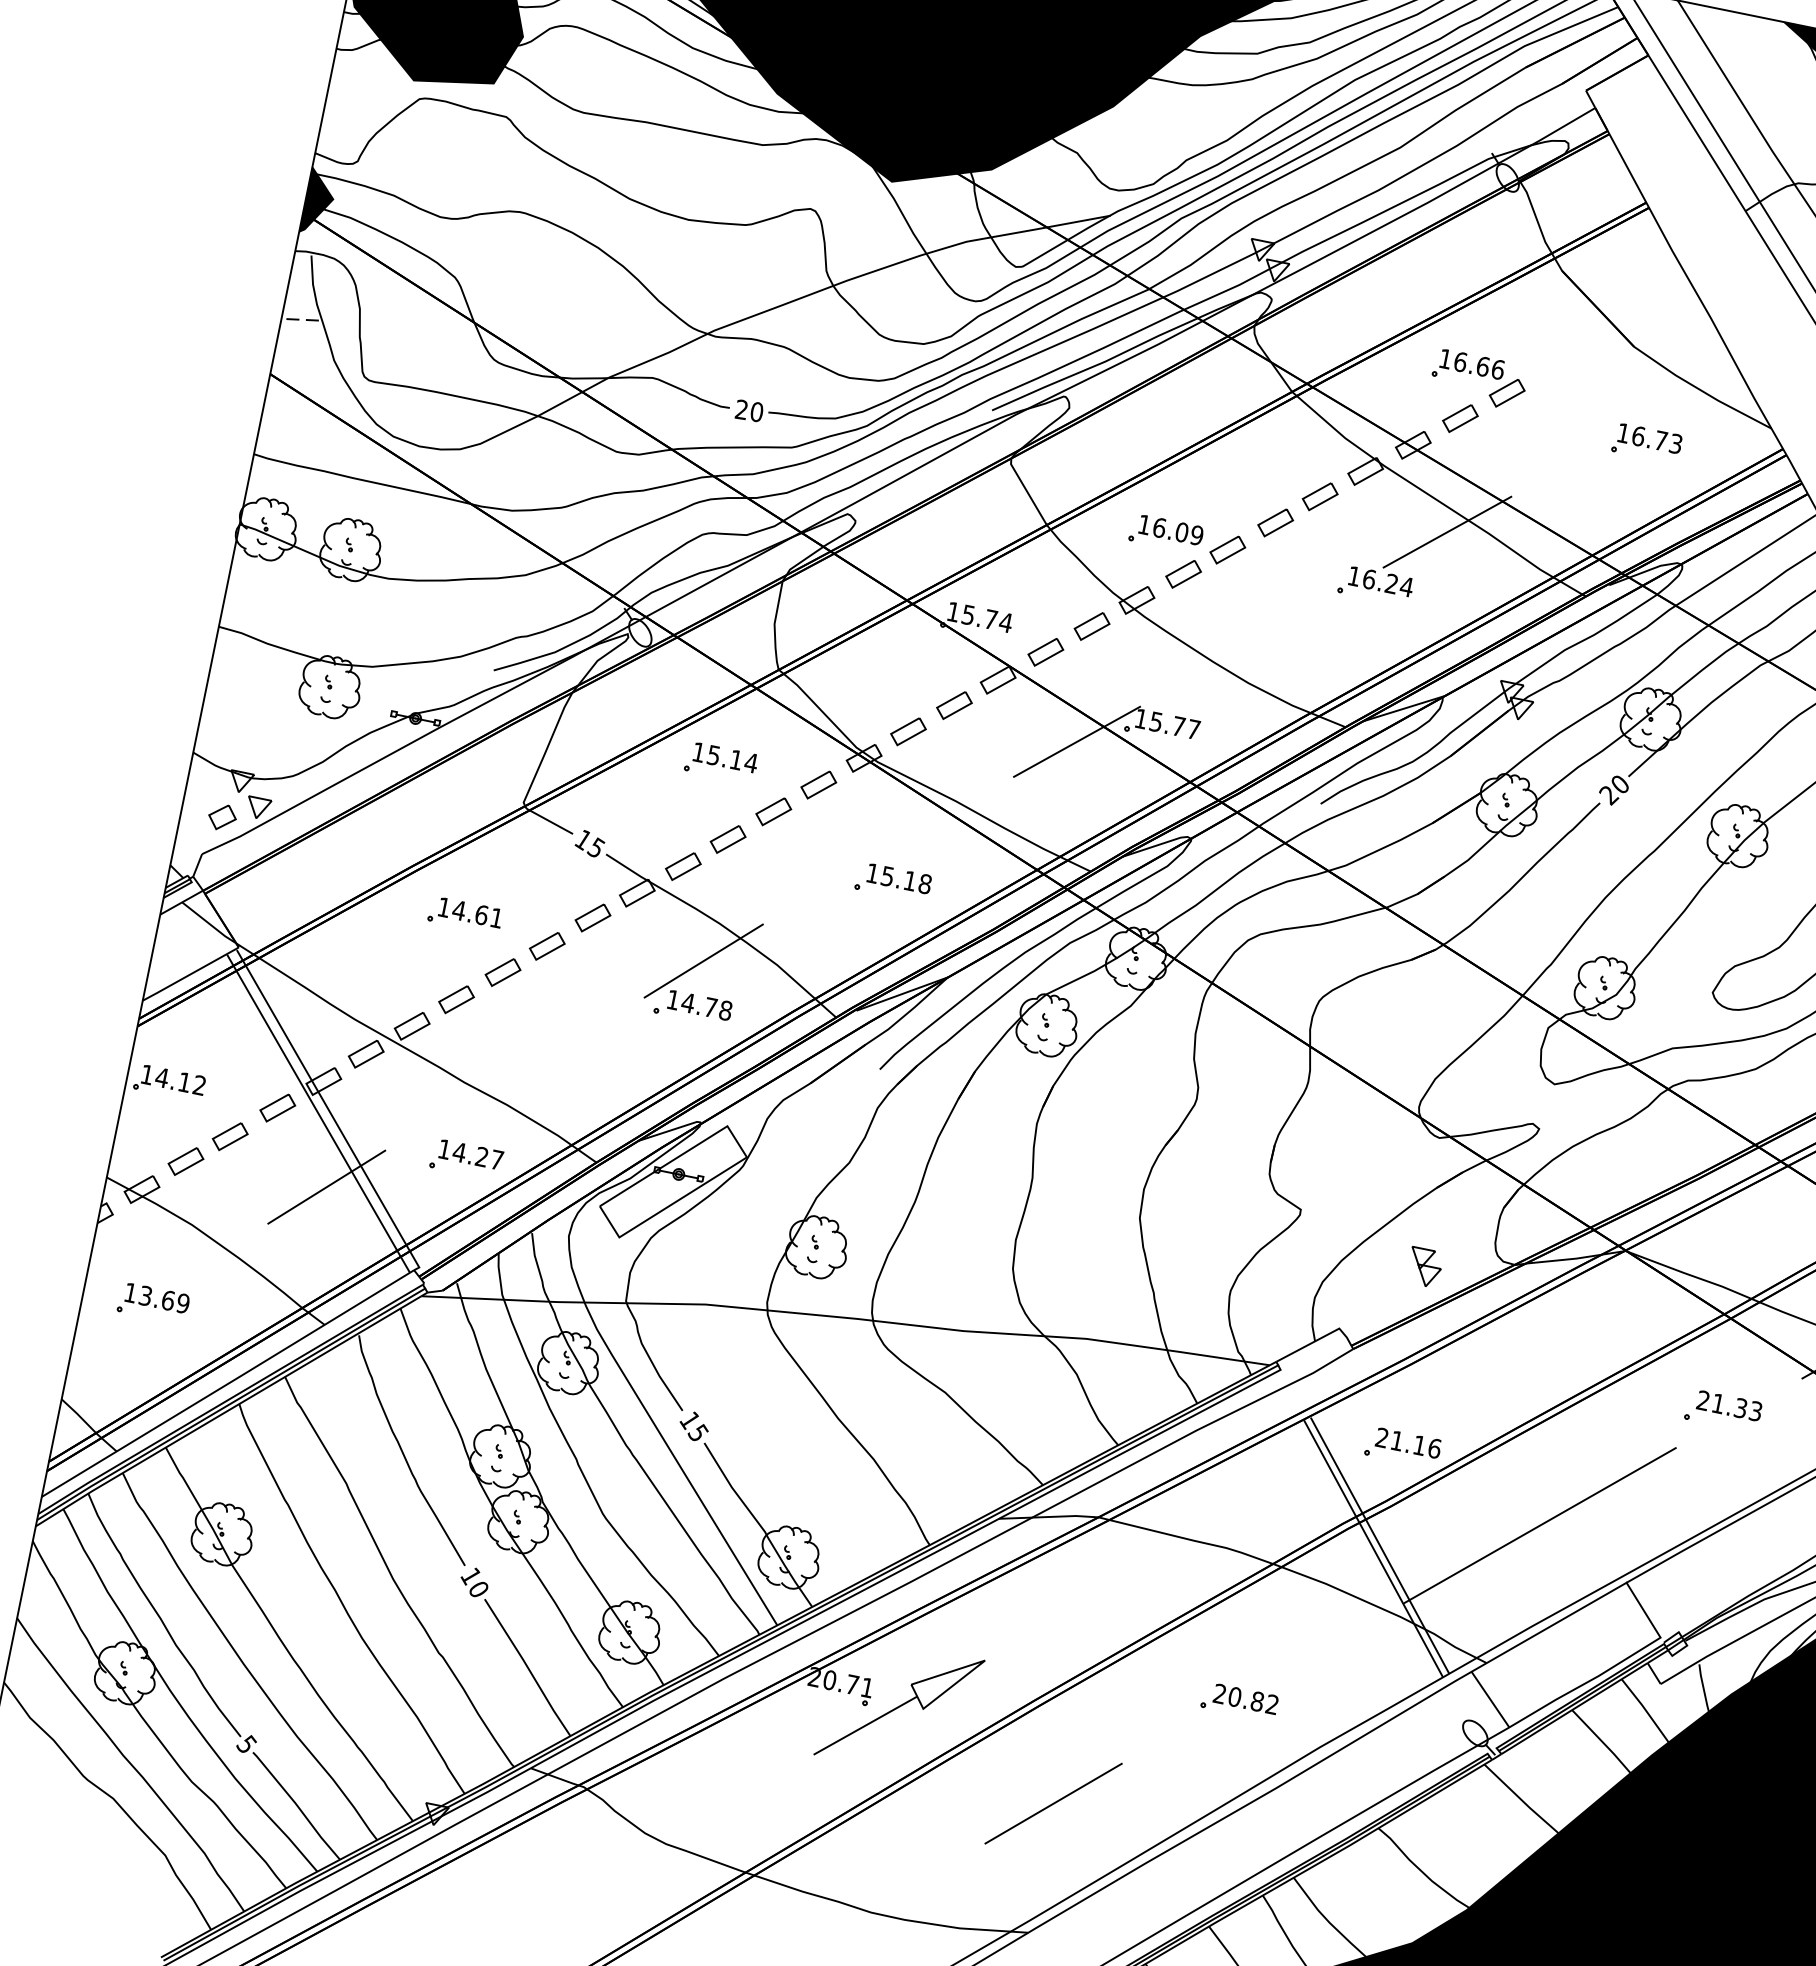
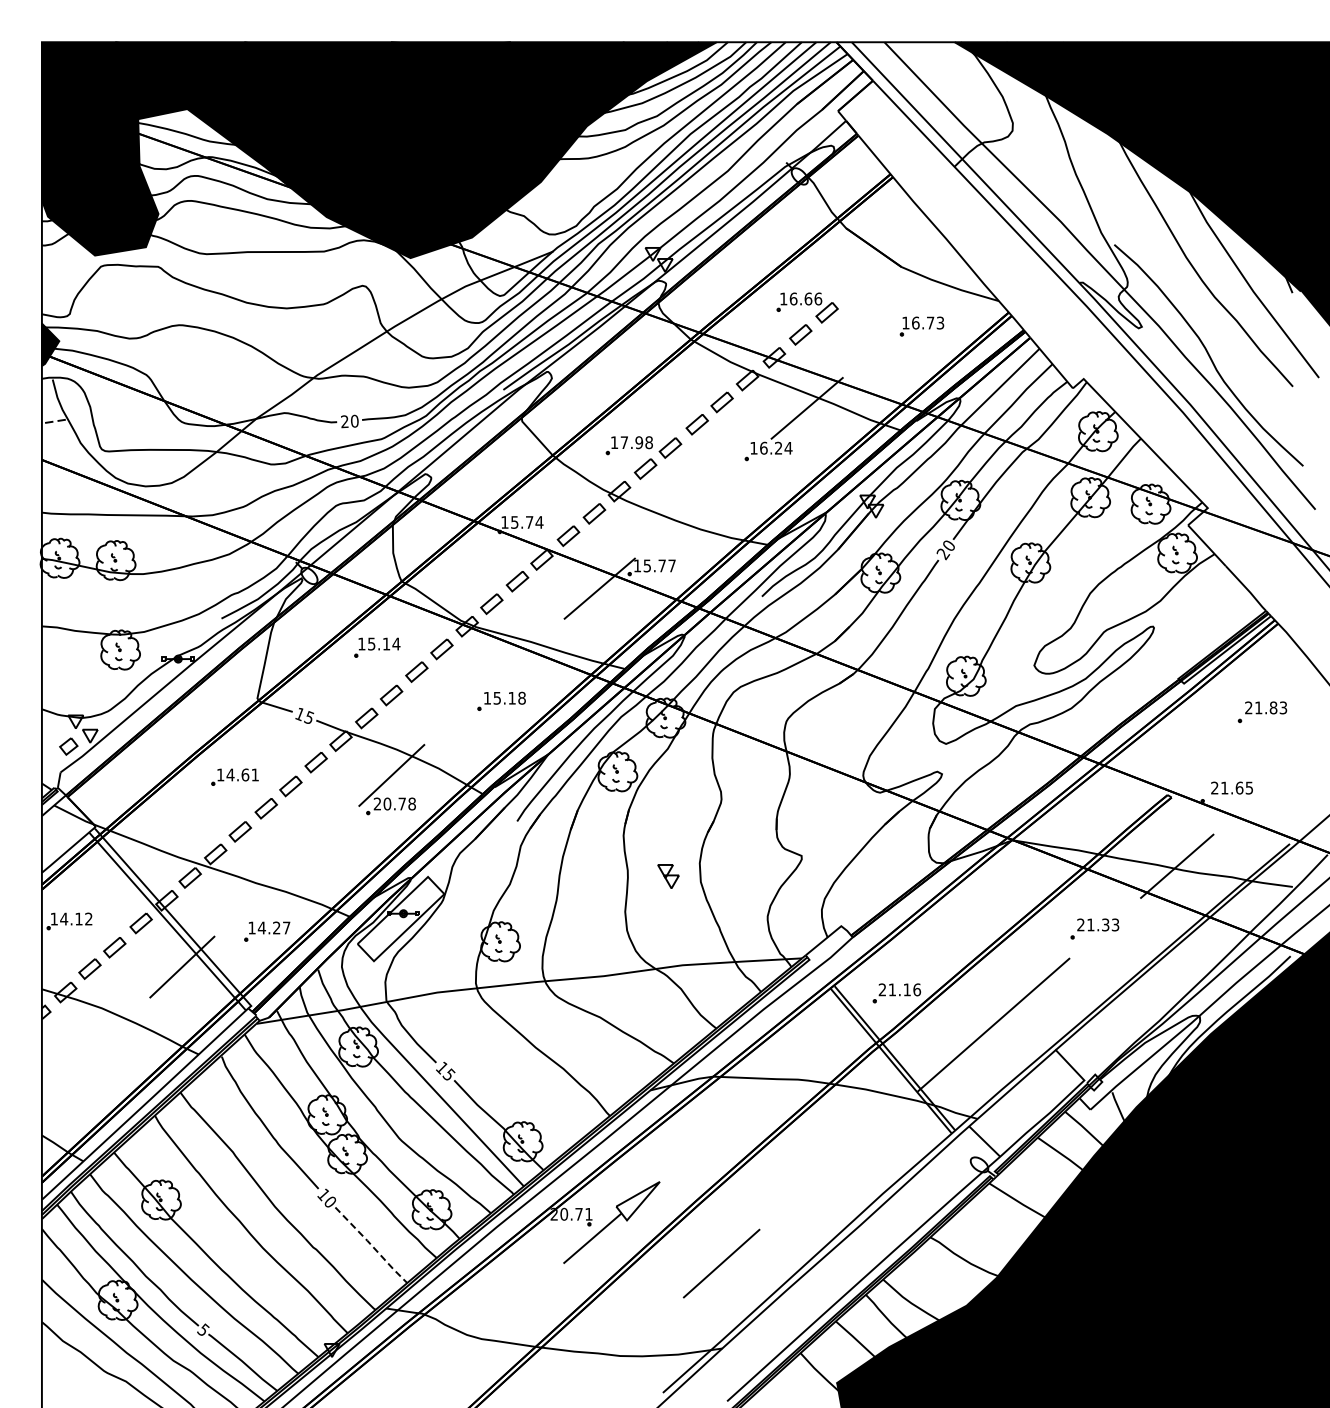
text: (1177, 531) -> (636, 442), 16.09 -> 17.98
text: (680, 1000) -> (382, 803), 14.78 -> 20.78
part: (1424, 1267) -> (668, 876), moved
part: (153, 1302) -> (87, 1062), removed
line: (527, 1668) -> (371, 1245), solid -> dashed
part: (1238, 1701) -> (825, 1175), removed

